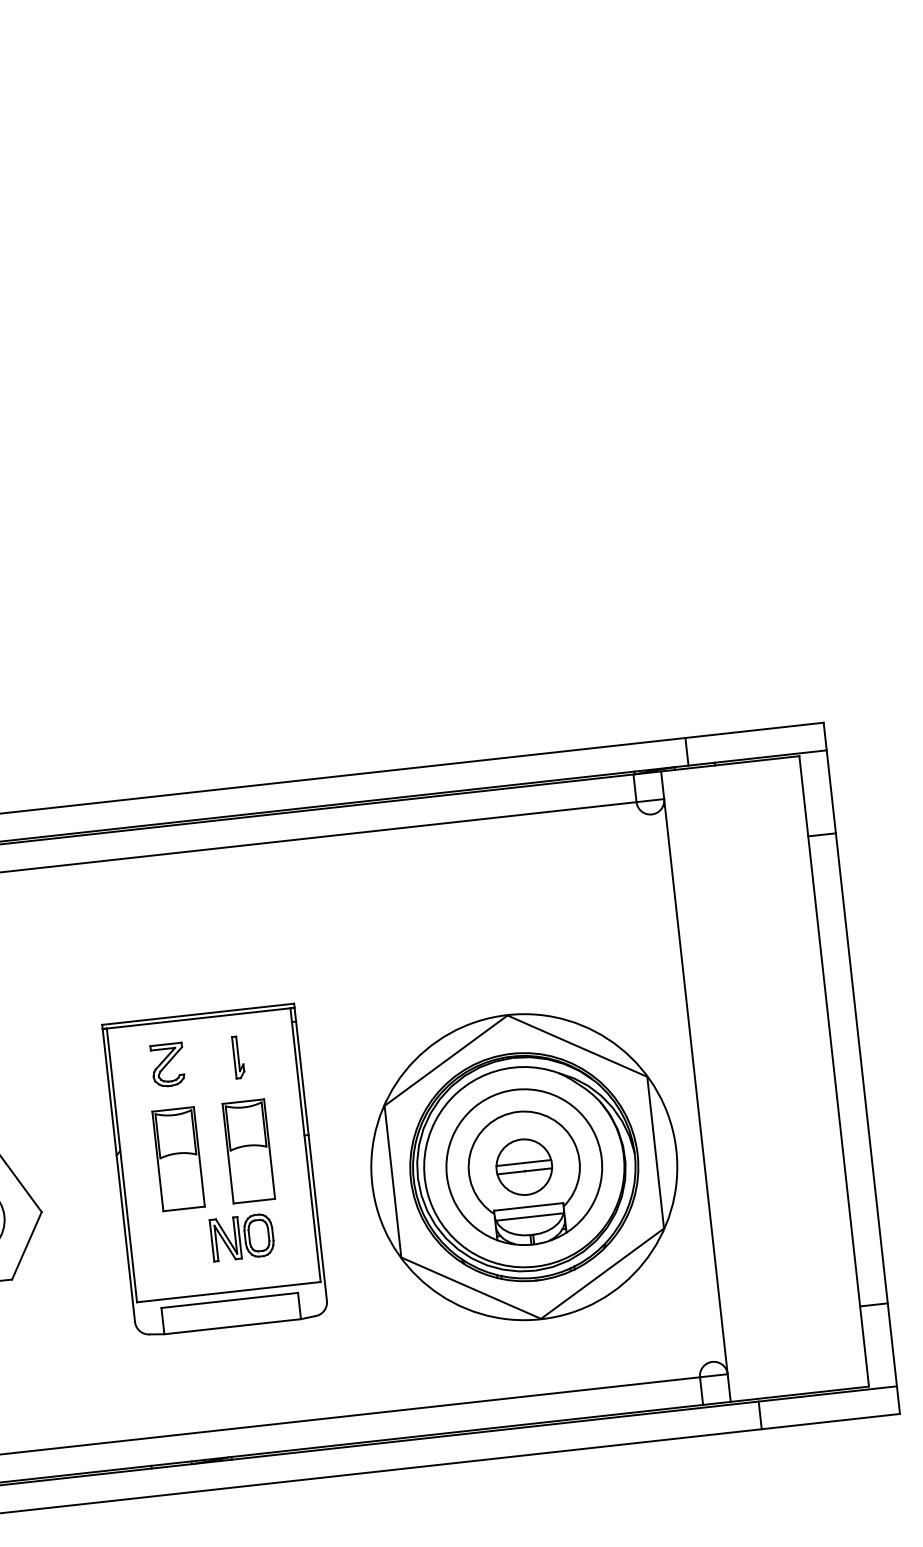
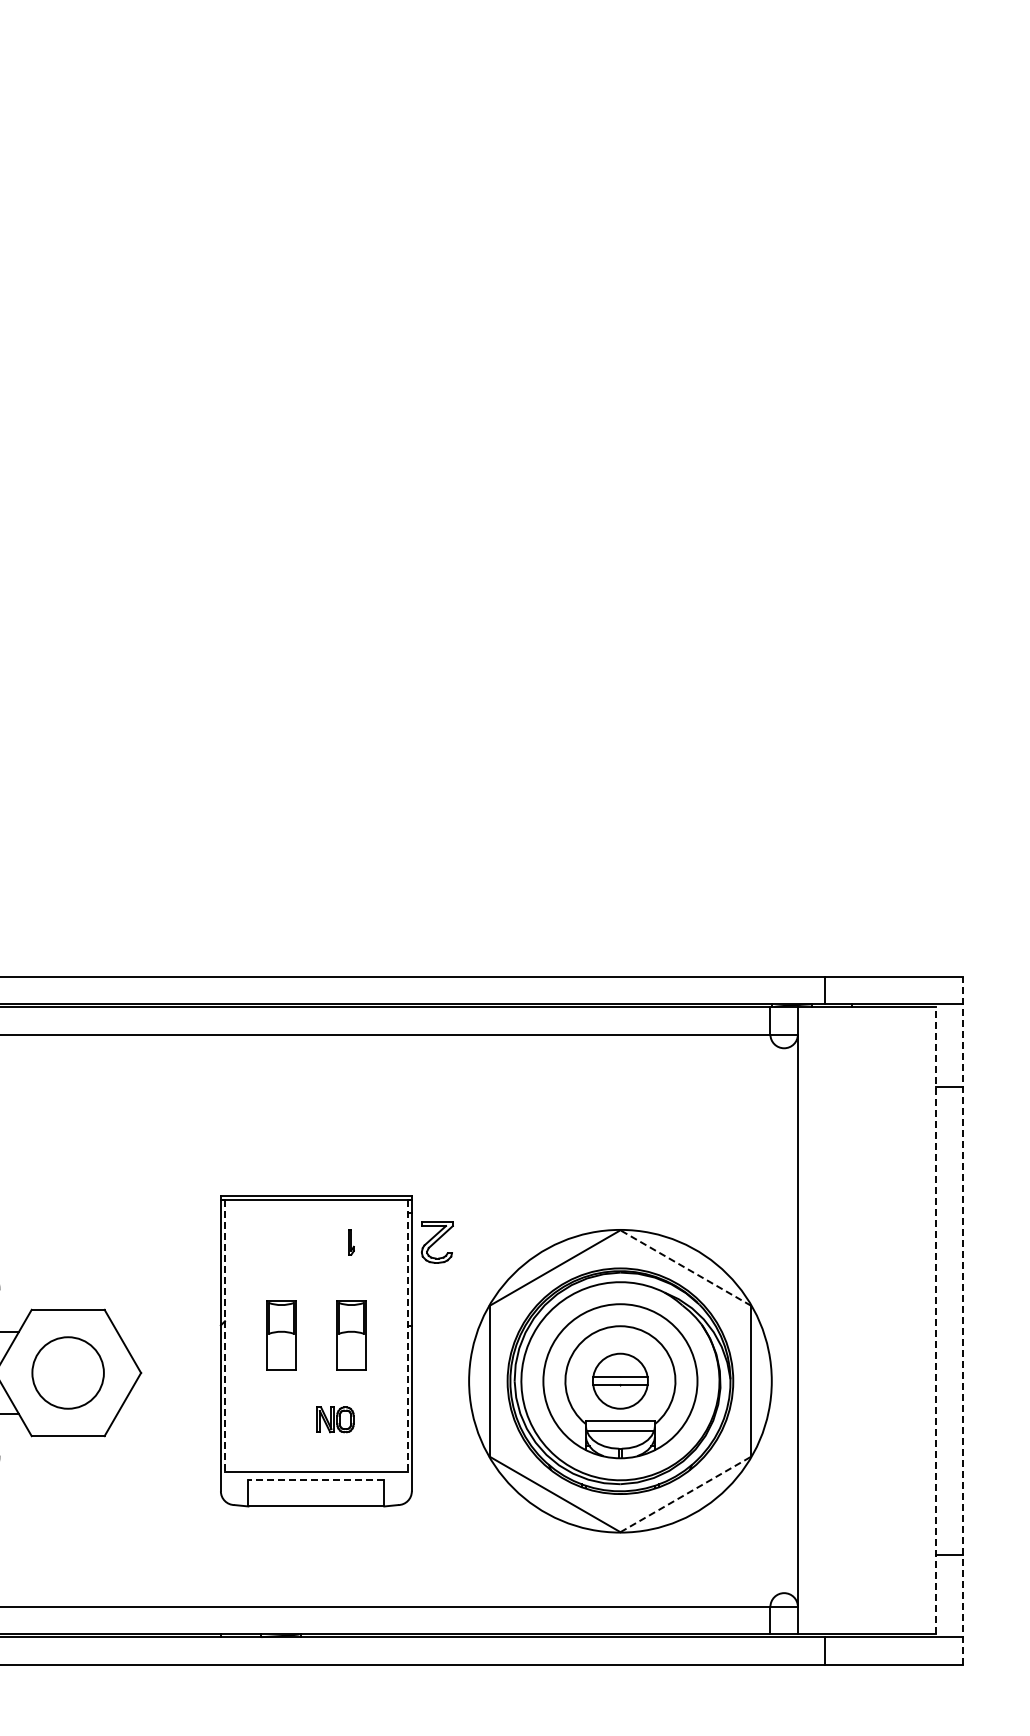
line: (577, 1045) -> (685, 1267), solid -> dashed
part: (238, 1057) -> (351, 1242), size x0.6
part: (168, 1065) -> (437, 1242), moved
line: (862, 1068) -> (963, 1320), solid -> dashed
line: (834, 1071) -> (935, 1320), solid -> dashed
line: (305, 1145) -> (407, 1336), solid -> dashed
part: (249, 1151) -> (351, 1335), size x0.7
part: (178, 1158) -> (281, 1335), size x0.7
line: (122, 1166) -> (225, 1336), solid -> dashed
part: (242, 1237) -> (335, 1419), size x0.6
line: (603, 1273) -> (686, 1494), solid -> dashed
line: (229, 1300) -> (316, 1480), solid -> dashed

